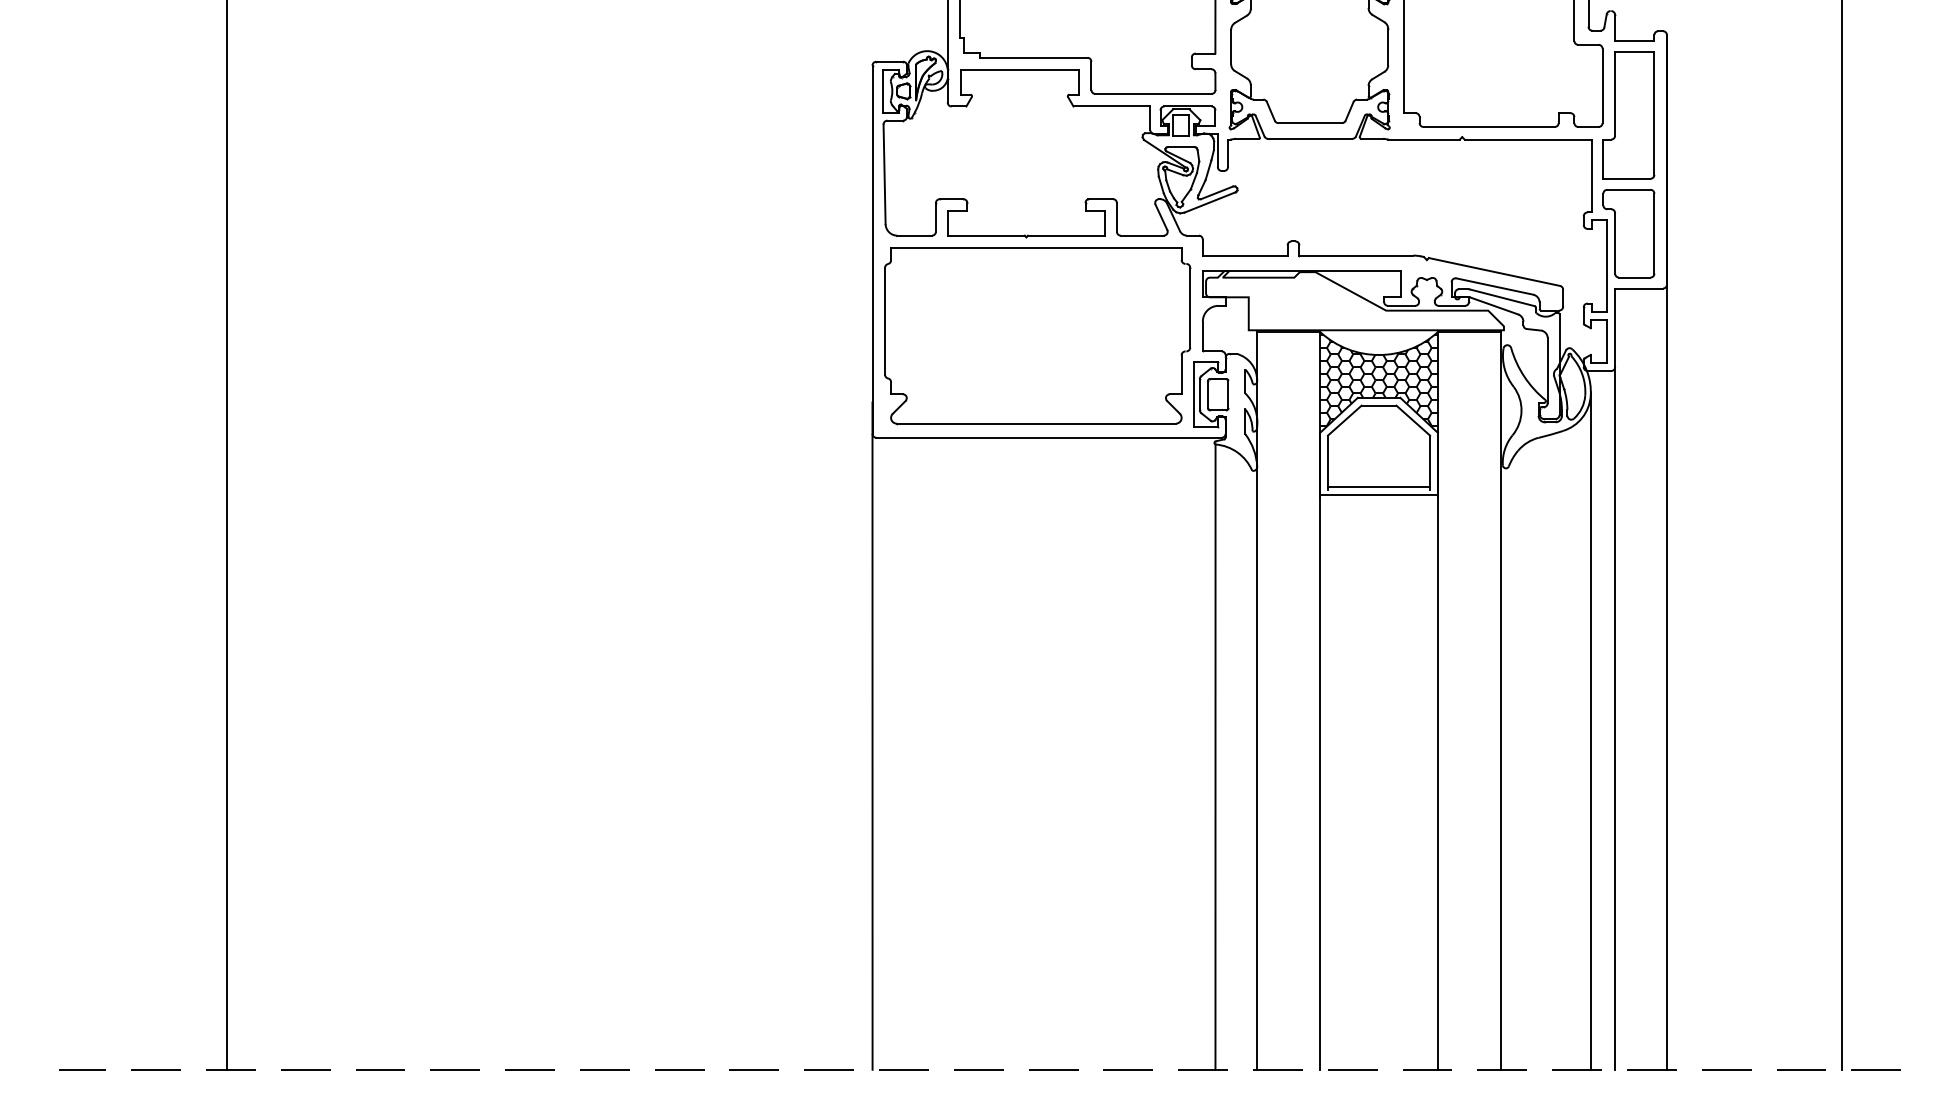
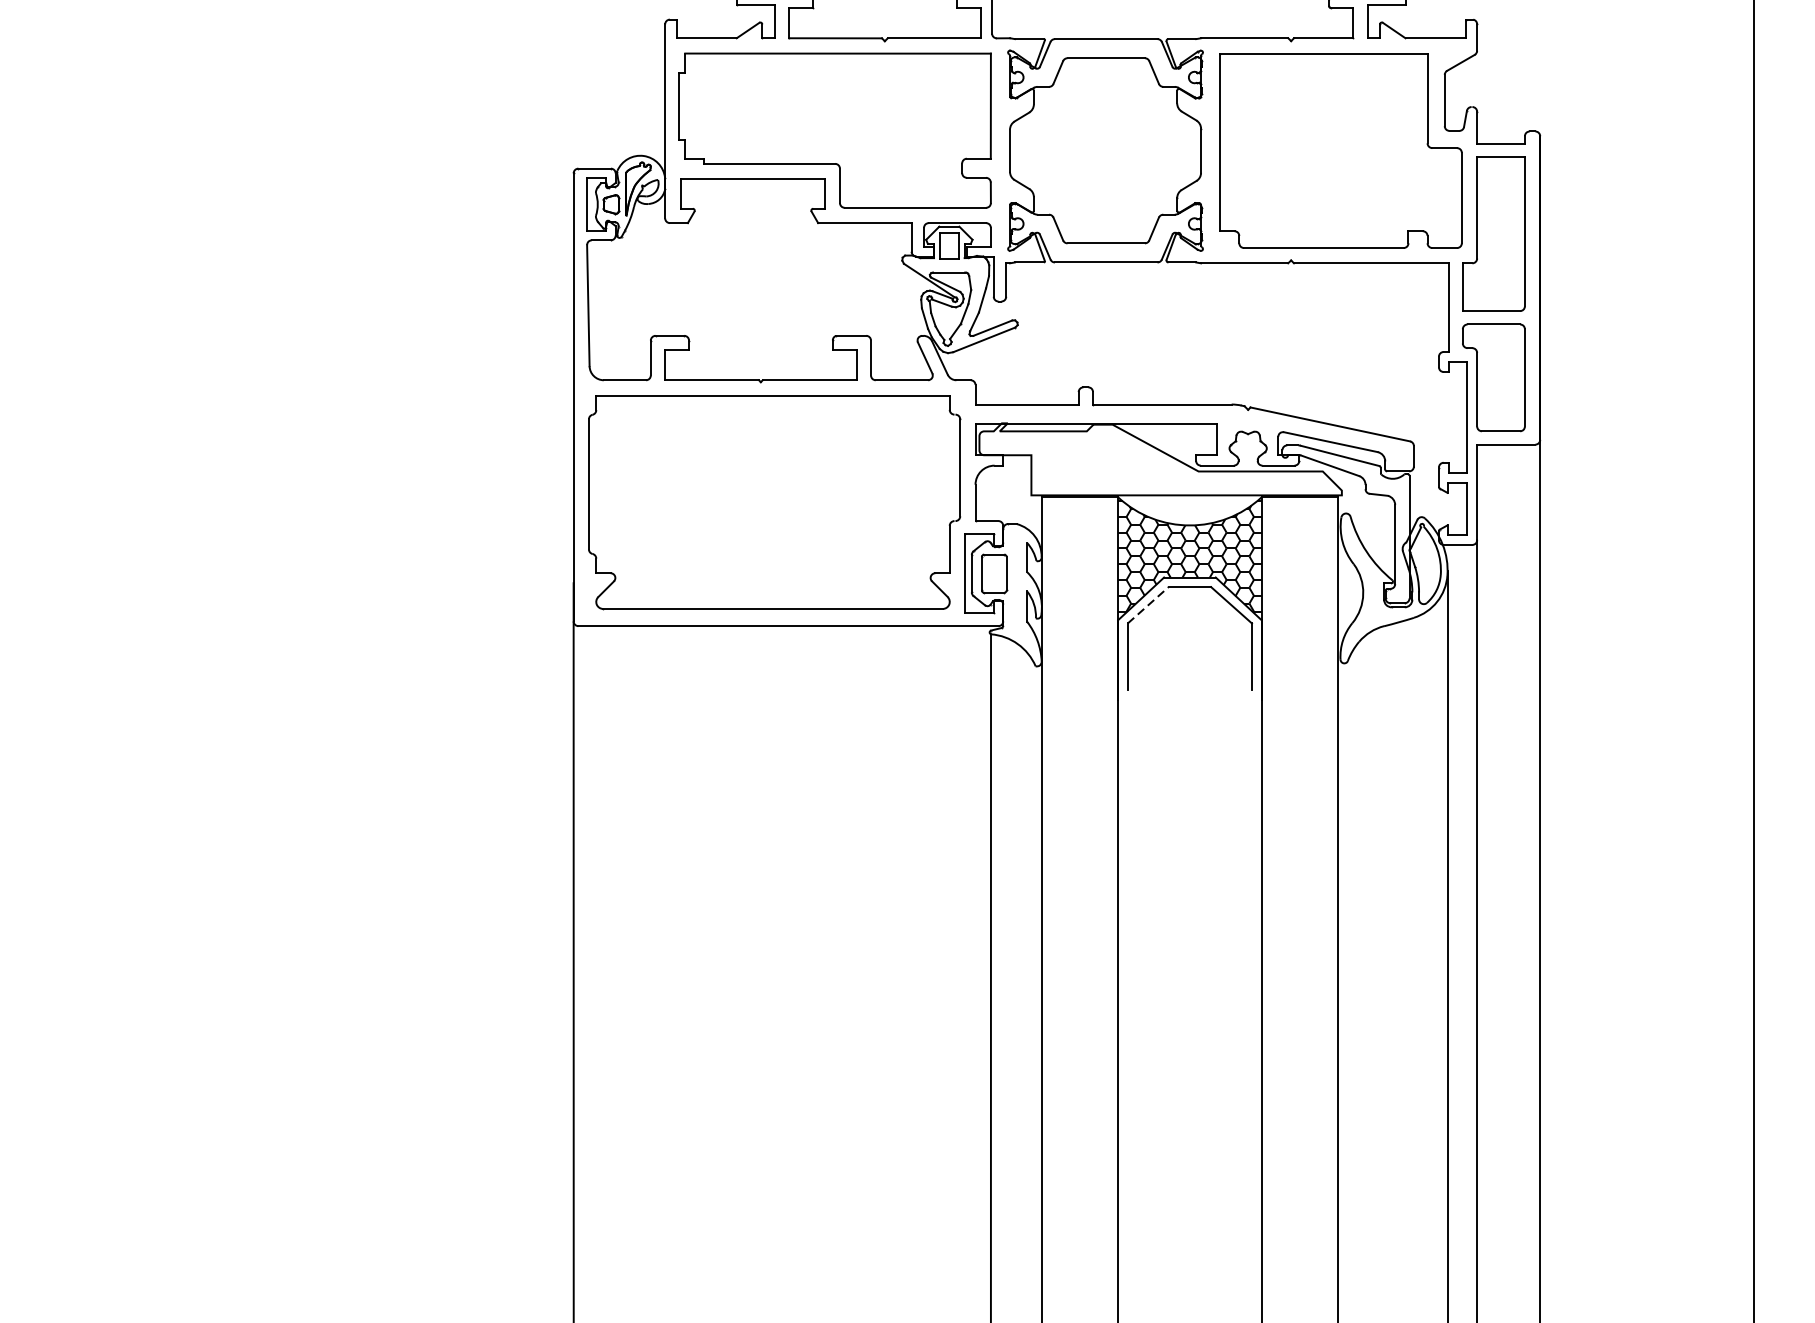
line: (1345, 420) -> (1149, 605), solid -> dashed
line: (1378, 487) -> (1189, 686), removed
line: (1378, 495) -> (1189, 696), removed

